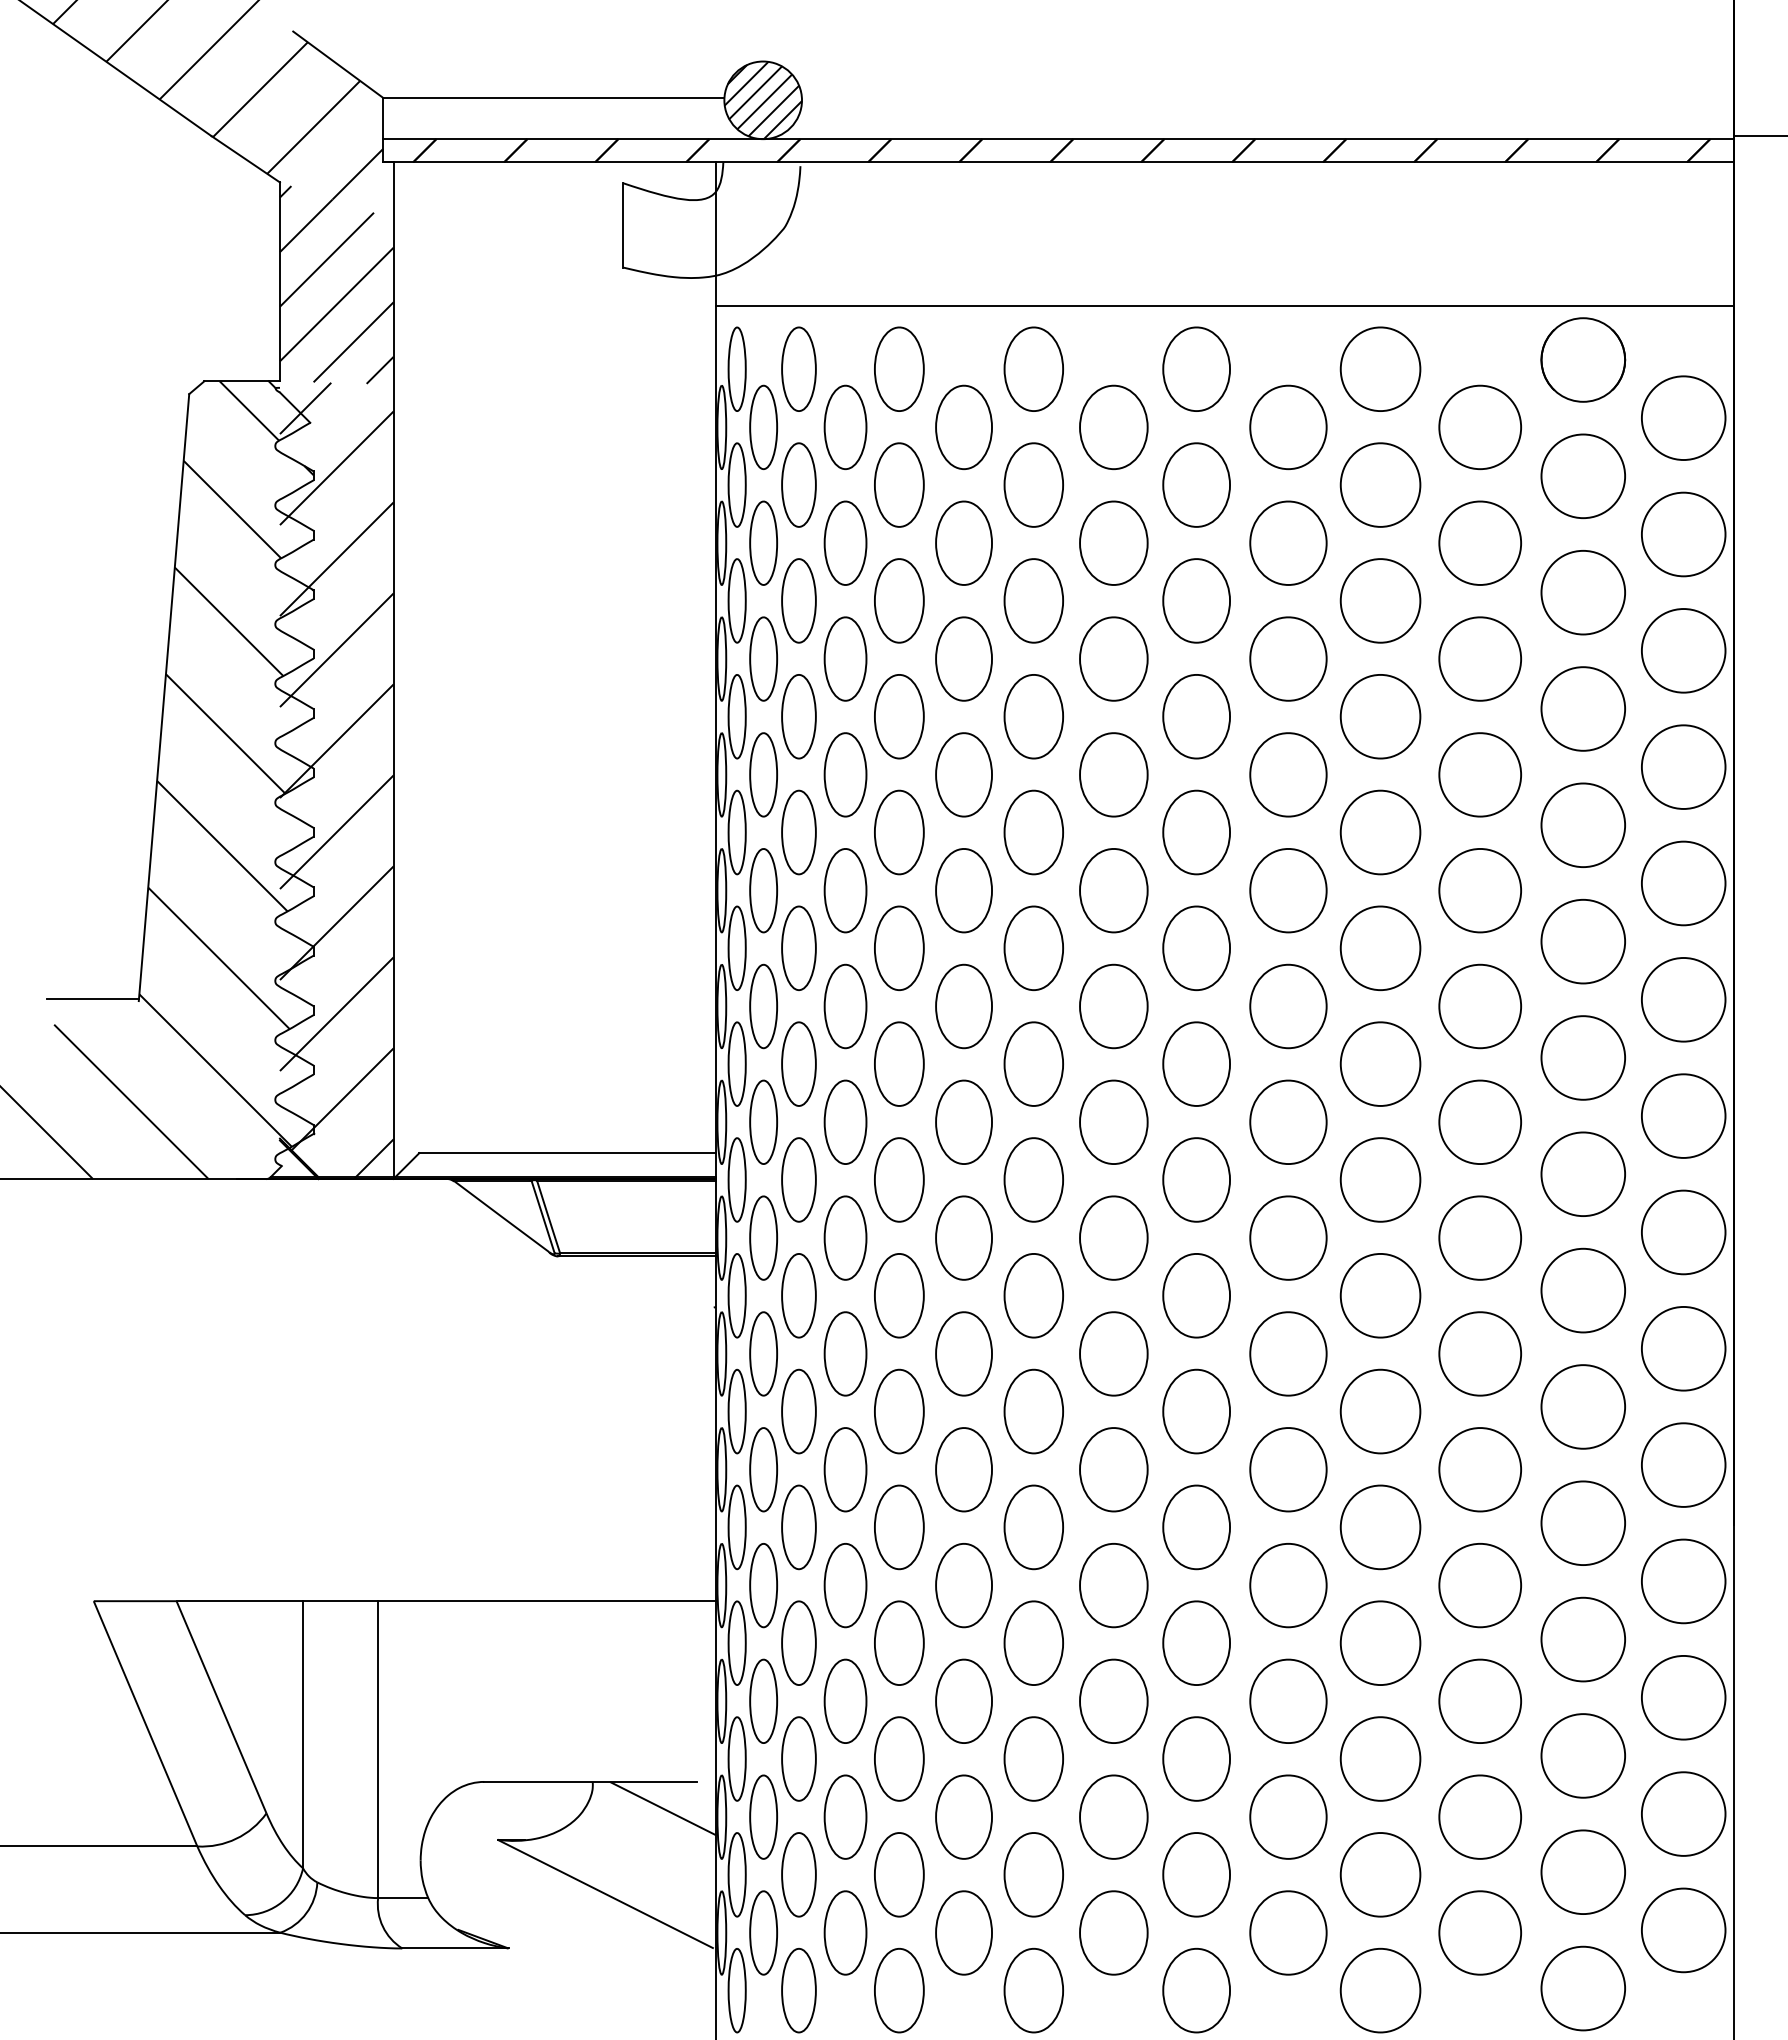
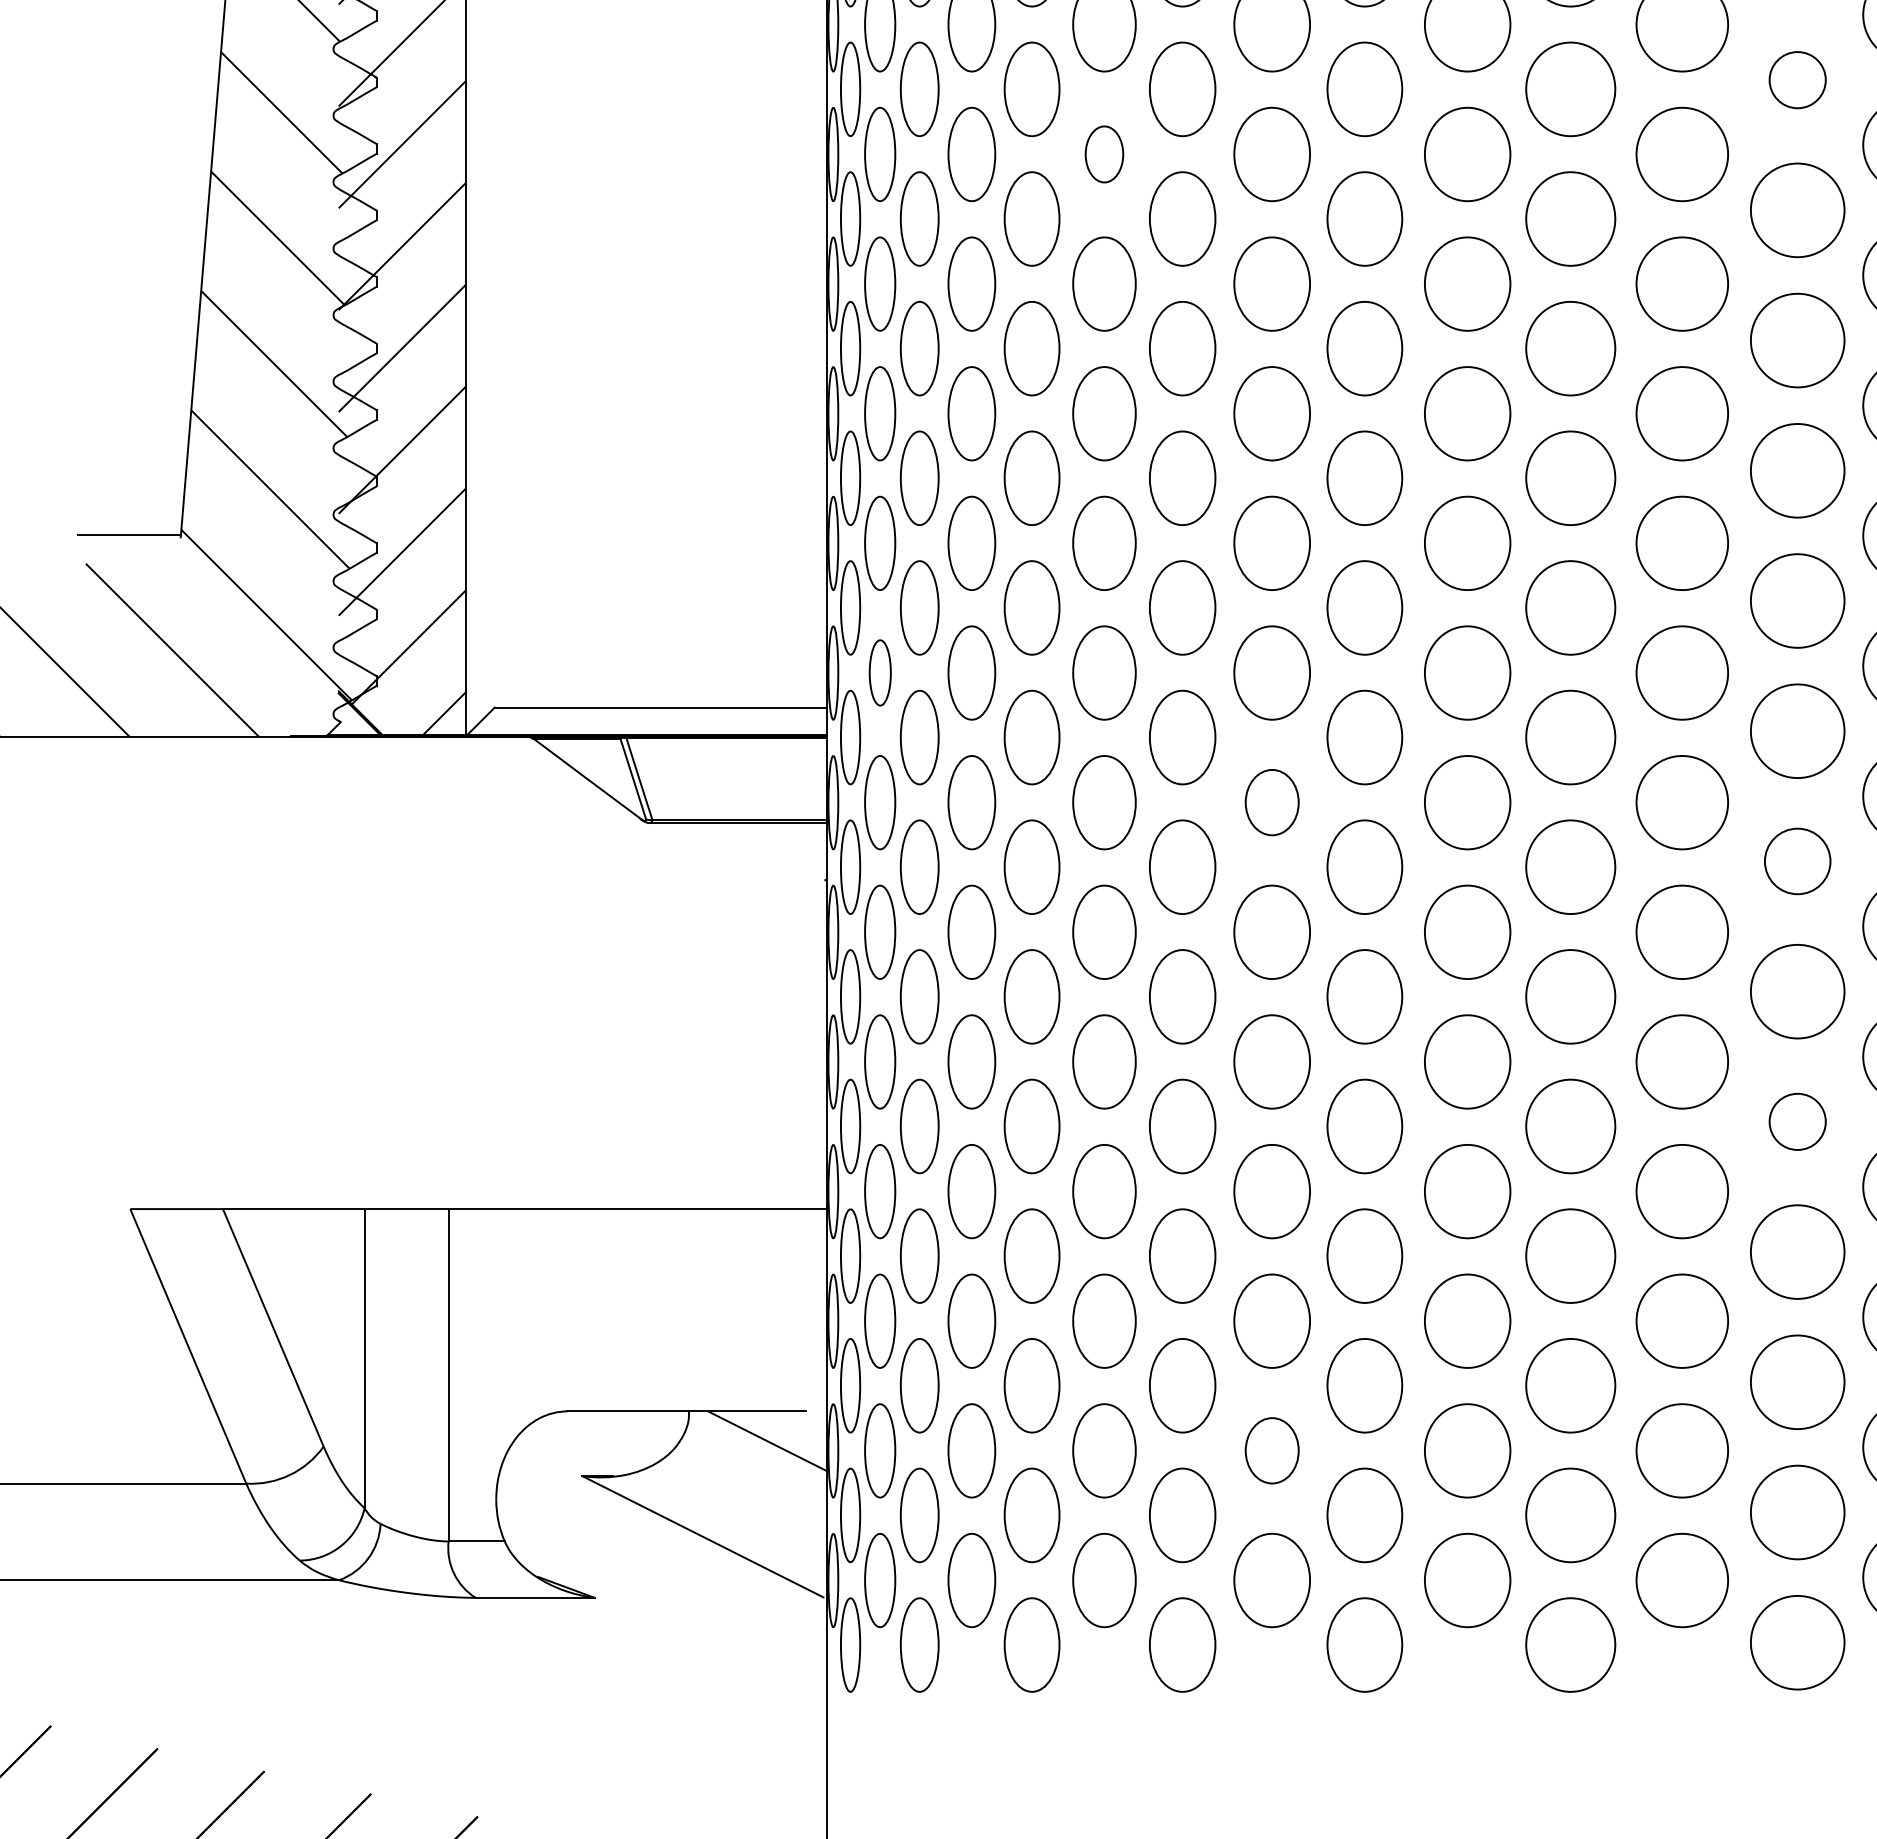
circle: (1583, 592) -> (1797, 79), size x0.6
part: (963, 658) -> (1103, 153), size x0.6
part: (763, 1121) -> (880, 672), size x0.7
part: (1113, 1237) -> (1271, 801), size x0.7
circle: (1583, 1290) -> (1797, 861), size x0.7
circle: (1583, 1523) -> (1797, 1122), size x0.6
part: (1113, 1816) -> (1271, 1450), size x0.7

